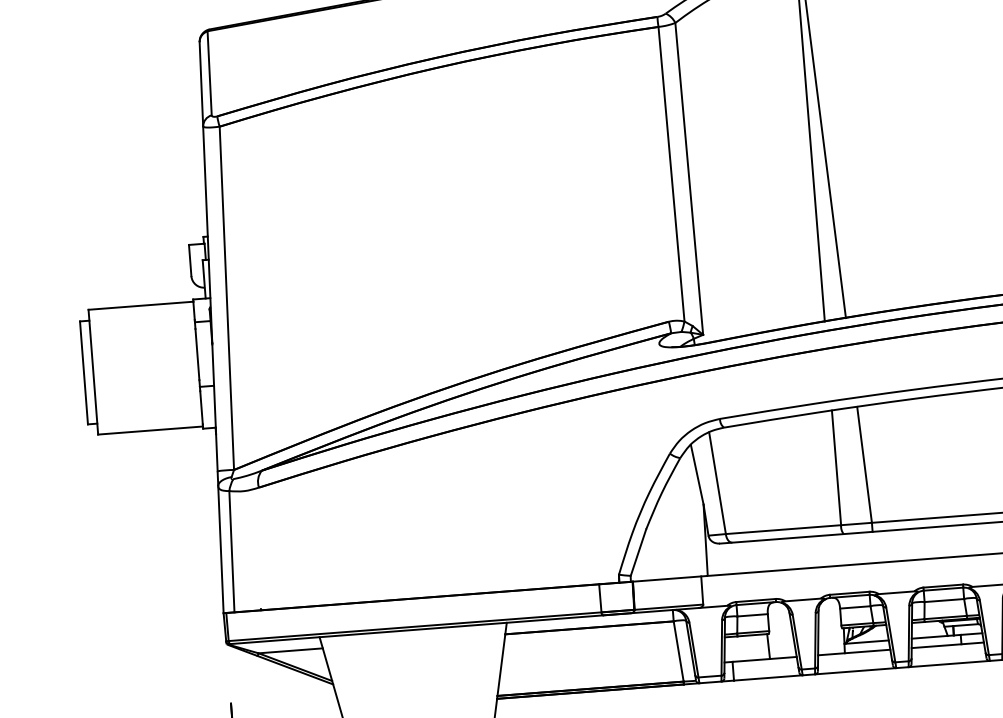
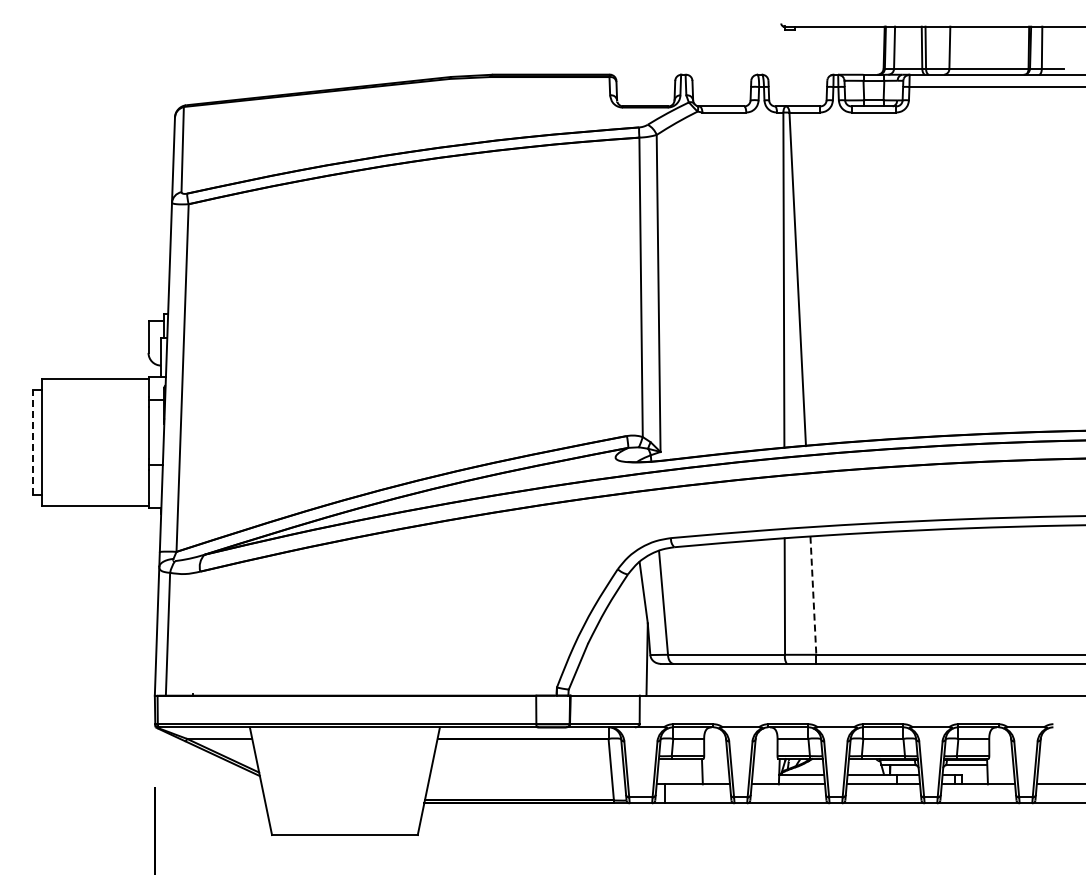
line: (83, 372) -> (32, 441), solid -> dashed
line: (864, 465) -> (813, 596), solid -> dashed

